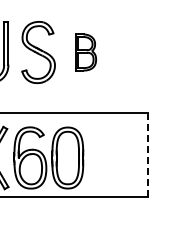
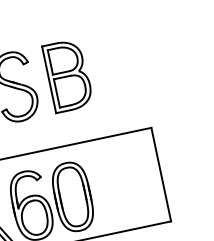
part: (85, 52) -> (67, 75), size x1.67
line: (148, 154) -> (161, 174), dashed -> solid

